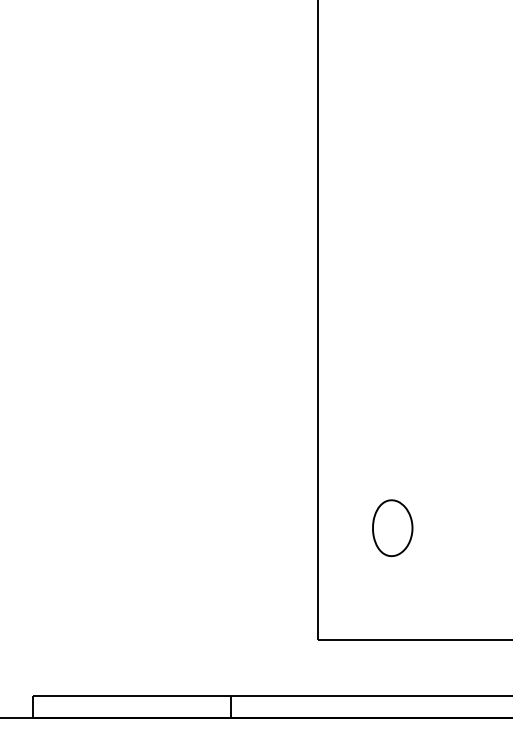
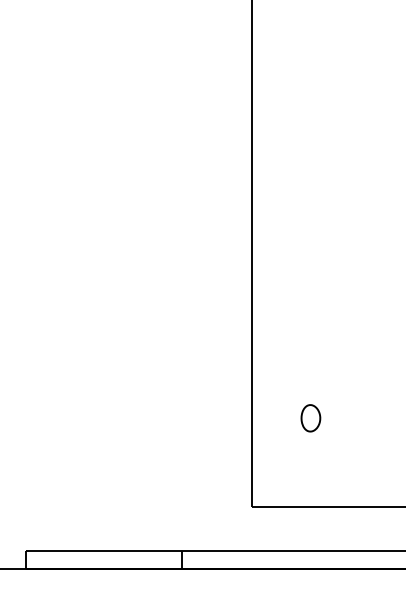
part: (392, 528) -> (310, 418), size x0.6

